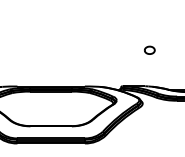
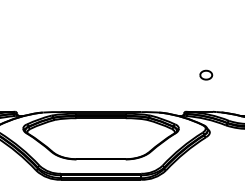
part: (150, 49) -> (206, 74), moved

